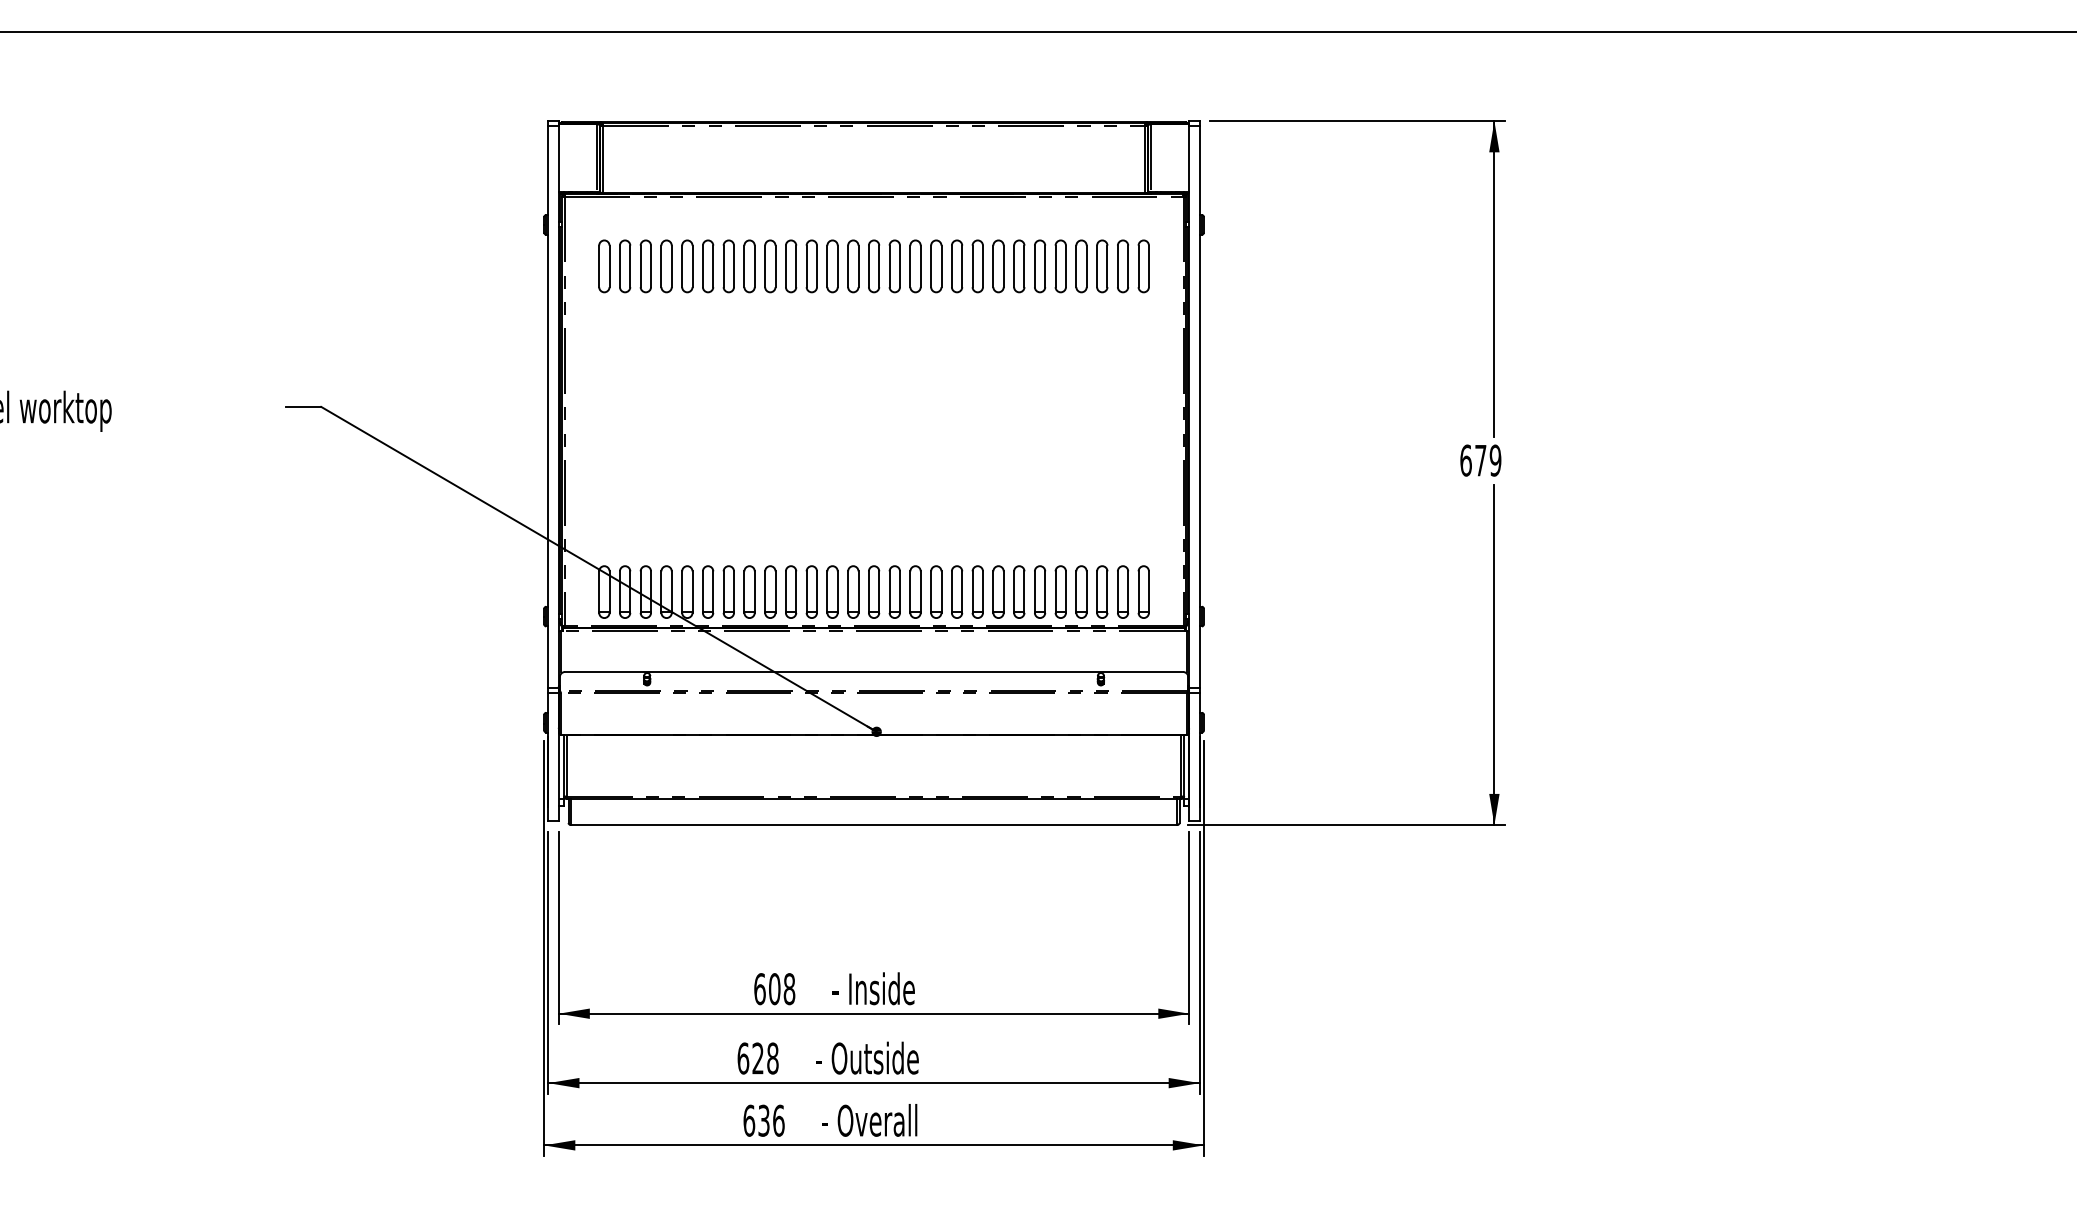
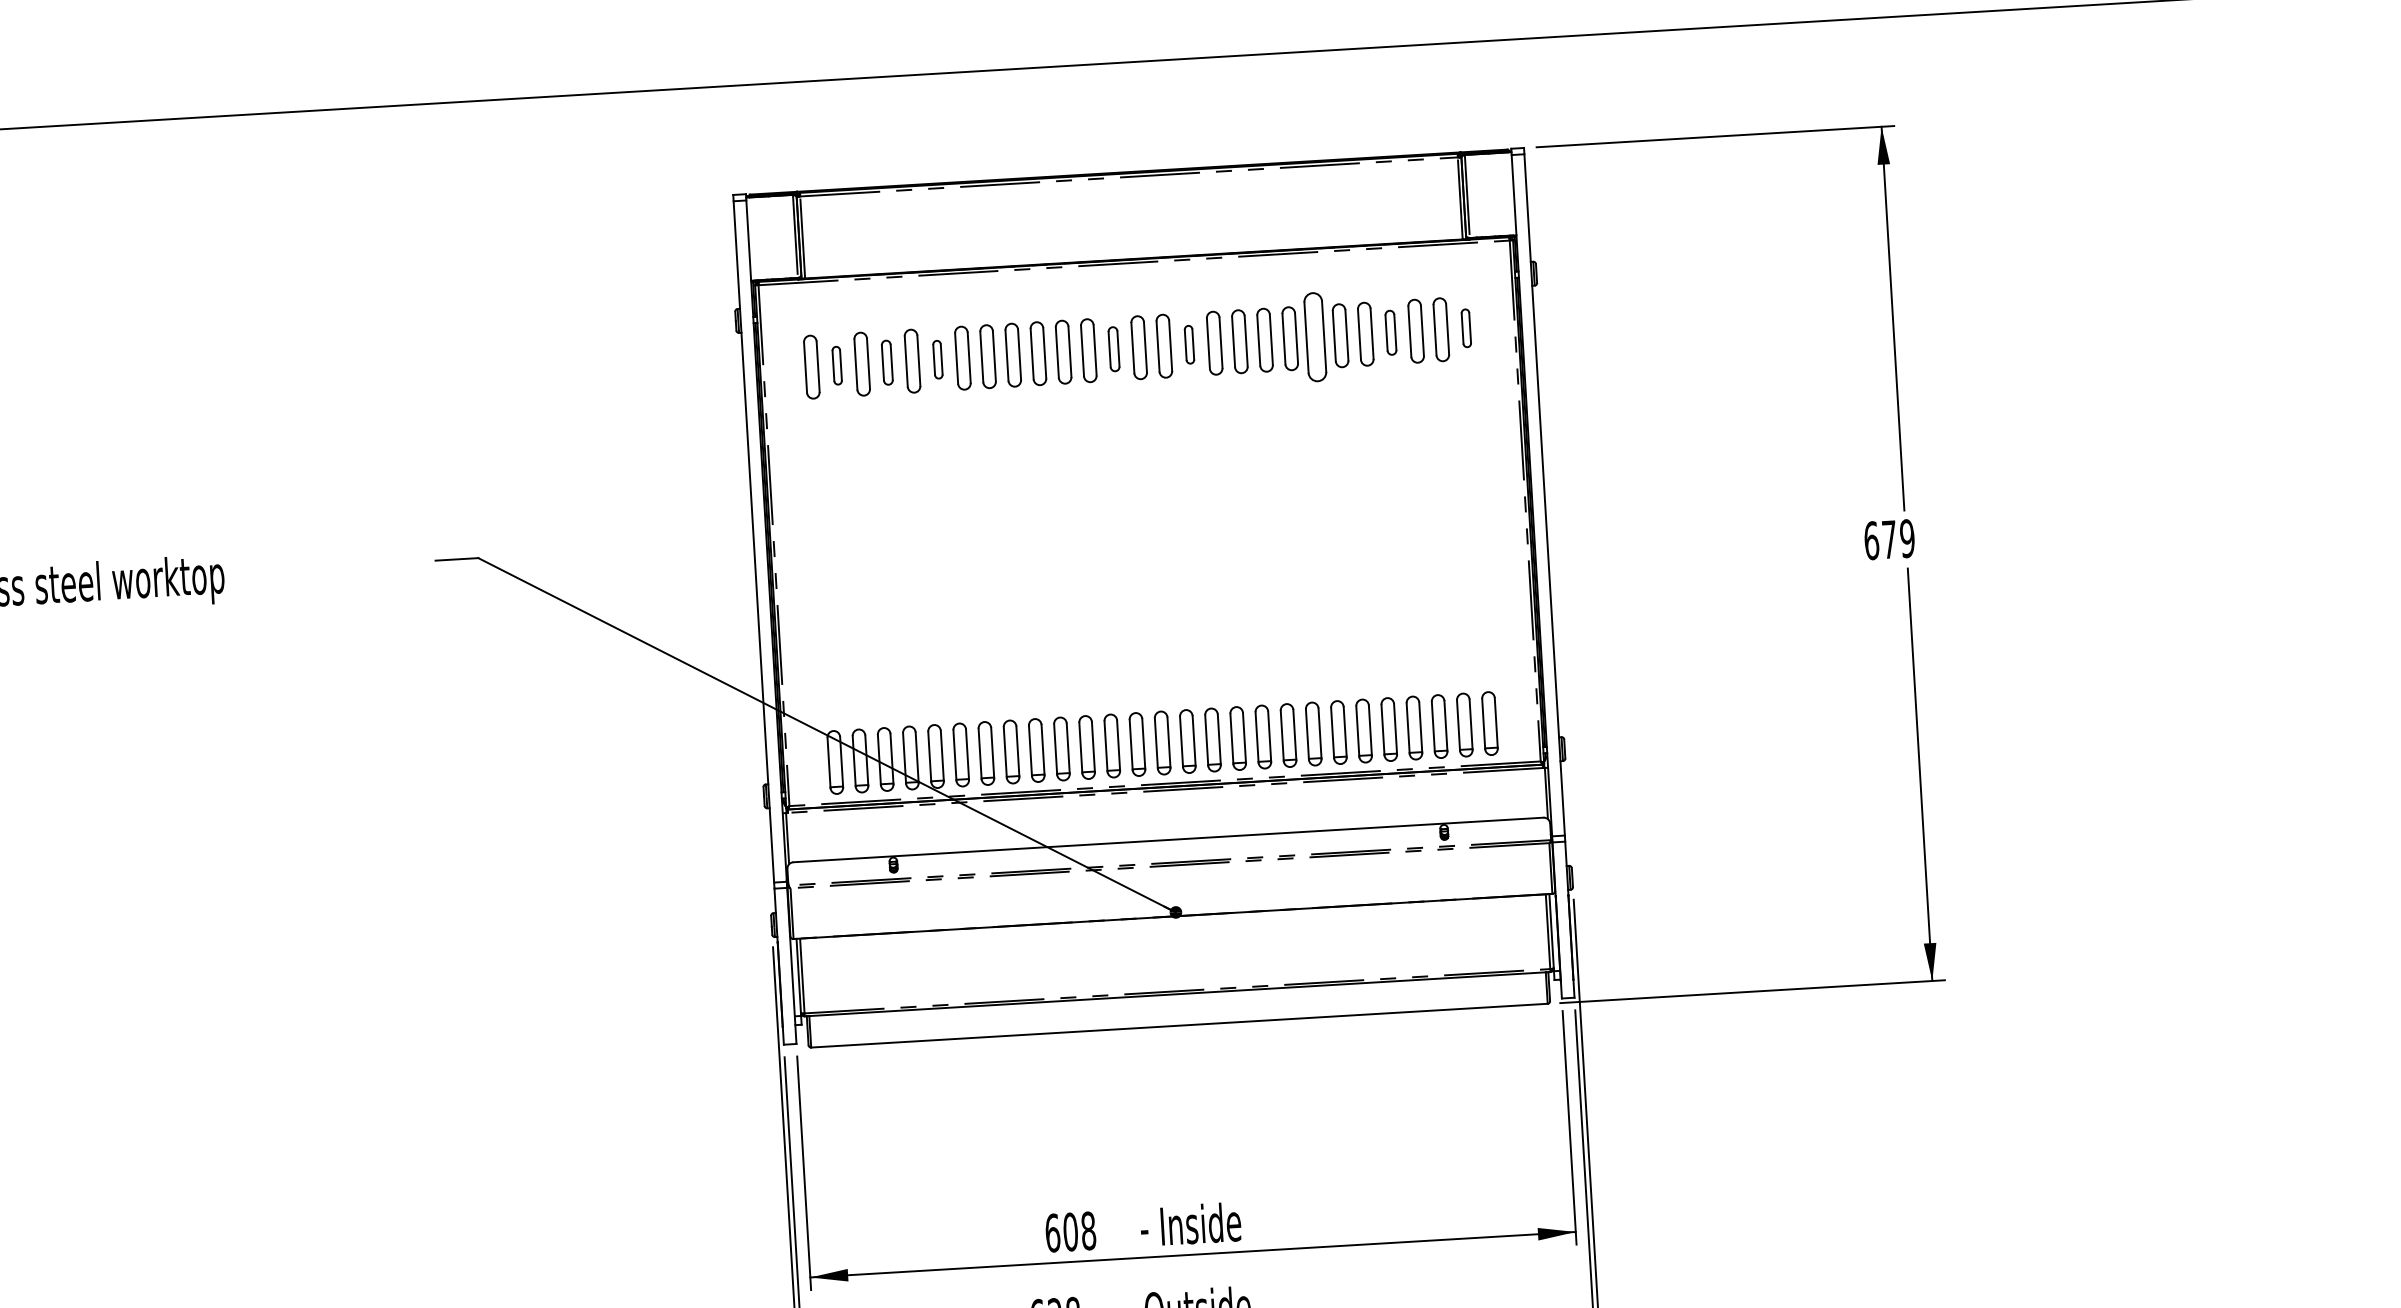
part: (625, 266) -> (837, 365), size x0.6
part: (666, 266) -> (887, 362), size x0.7
part: (708, 266) -> (938, 359), size x0.6
part: (853, 266) -> (1114, 349), size x0.7
part: (915, 266) -> (1189, 344), size x0.6
part: (1019, 266) -> (1315, 337), size x1.4
part: (1081, 266) -> (1390, 332), size x0.7
part: (1143, 266) -> (1466, 328), size x0.6

